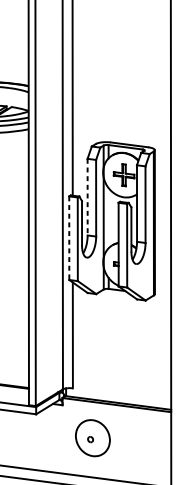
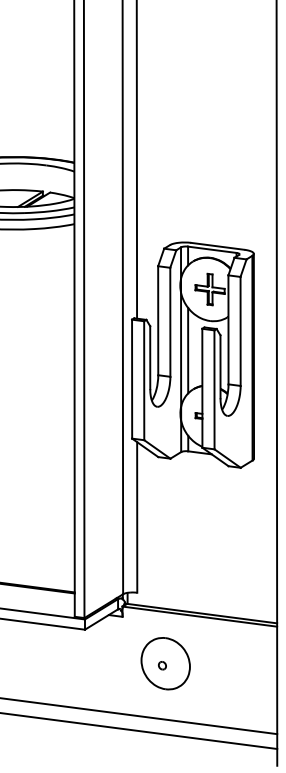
line: (87, 197) -> (158, 321), dashed -> solid
line: (108, 218) -> (188, 350), added
line: (69, 238) -> (132, 379), dashed -> solid

